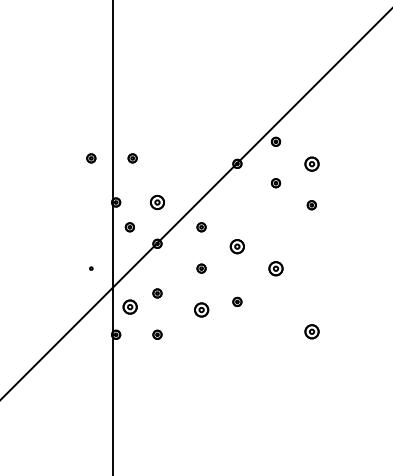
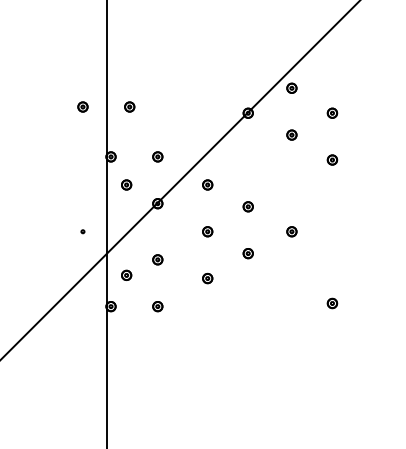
part: (311, 163) -> (332, 112), size x0.62
part: (157, 202) -> (157, 156), size x0.62
part: (237, 246) -> (248, 206), size x0.62
part: (275, 268) -> (291, 231), size x0.62
part: (237, 301) -> (248, 253), moved
part: (129, 307) -> (126, 275), size x0.62
part: (201, 309) -> (207, 277), size x0.62
part: (311, 332) -> (332, 304), size x0.62

